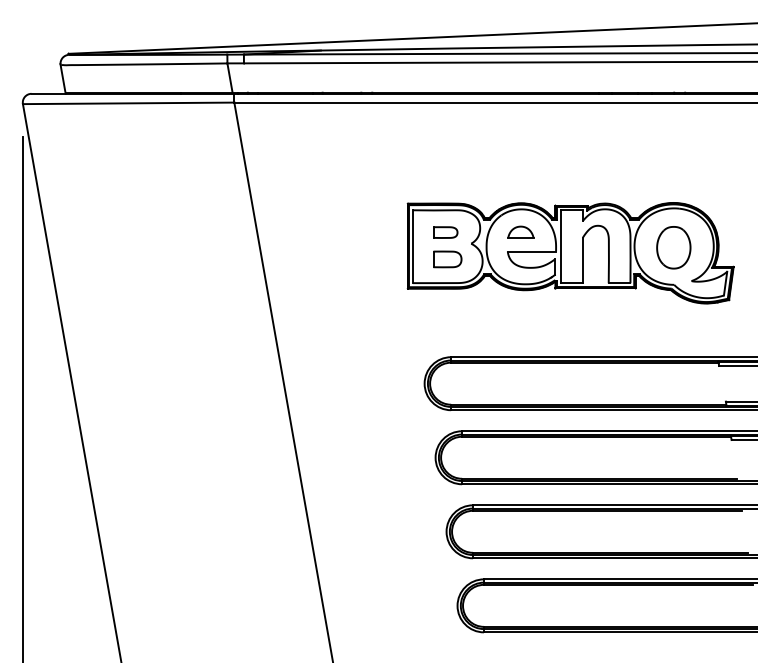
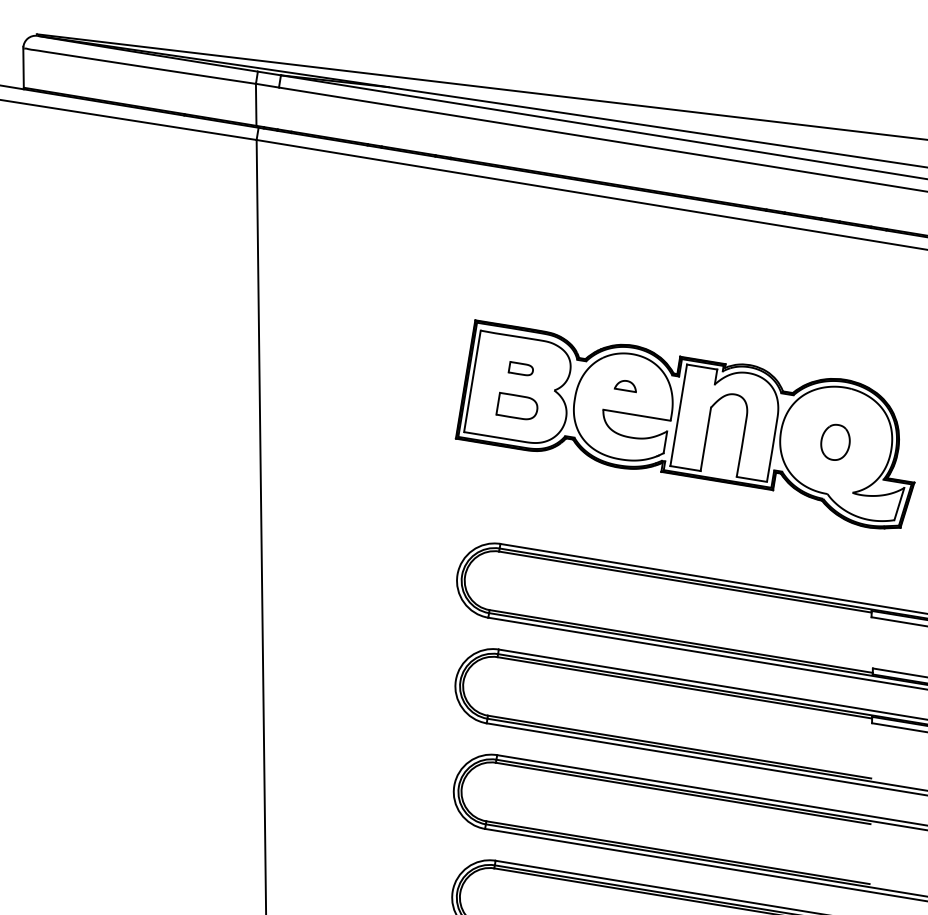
part: (520, 231) -> (625, 384), size x0.6
part: (445, 232) -> (521, 369), size x0.7
part: (673, 247) -> (835, 441), size x0.6

